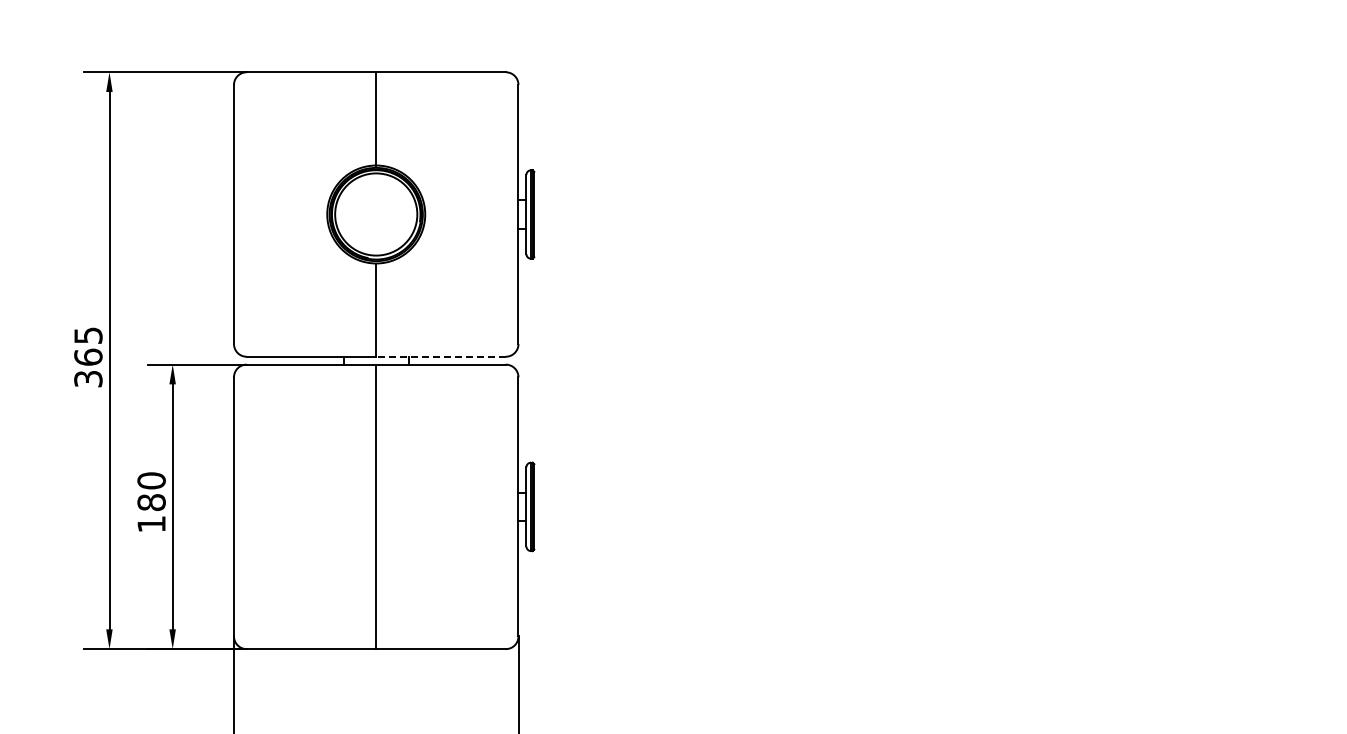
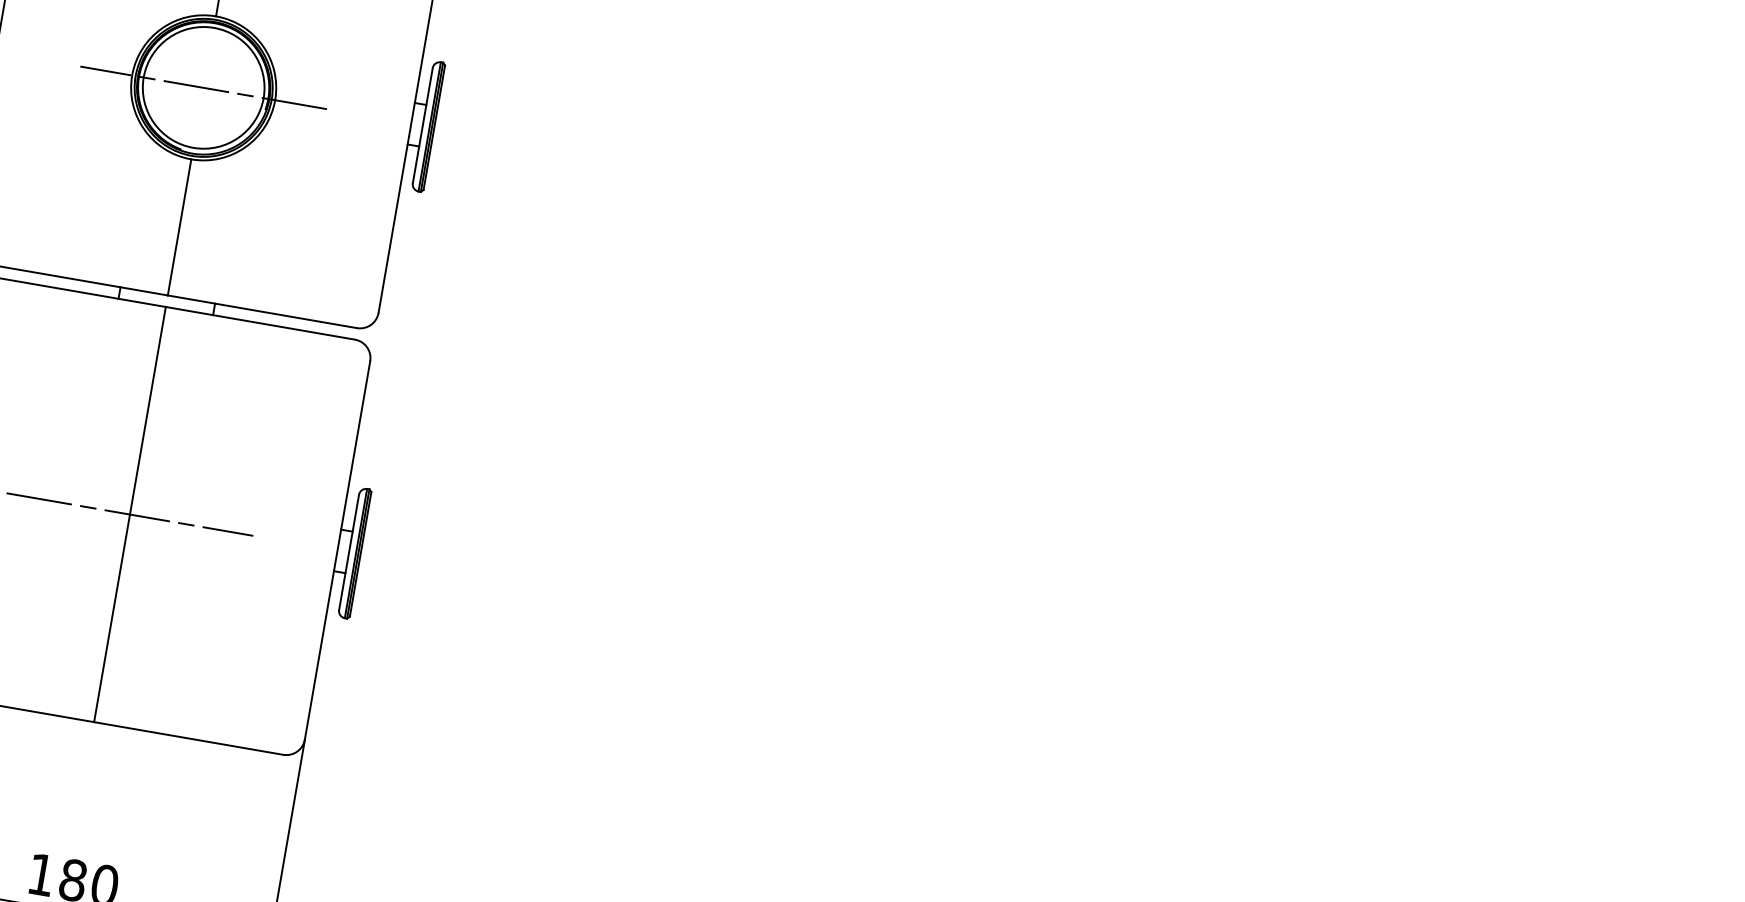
line: (375, 214) -> (202, 87), added
line: (441, 356) -> (263, 311), dashed -> solid
line: (375, 506) -> (128, 513), added

